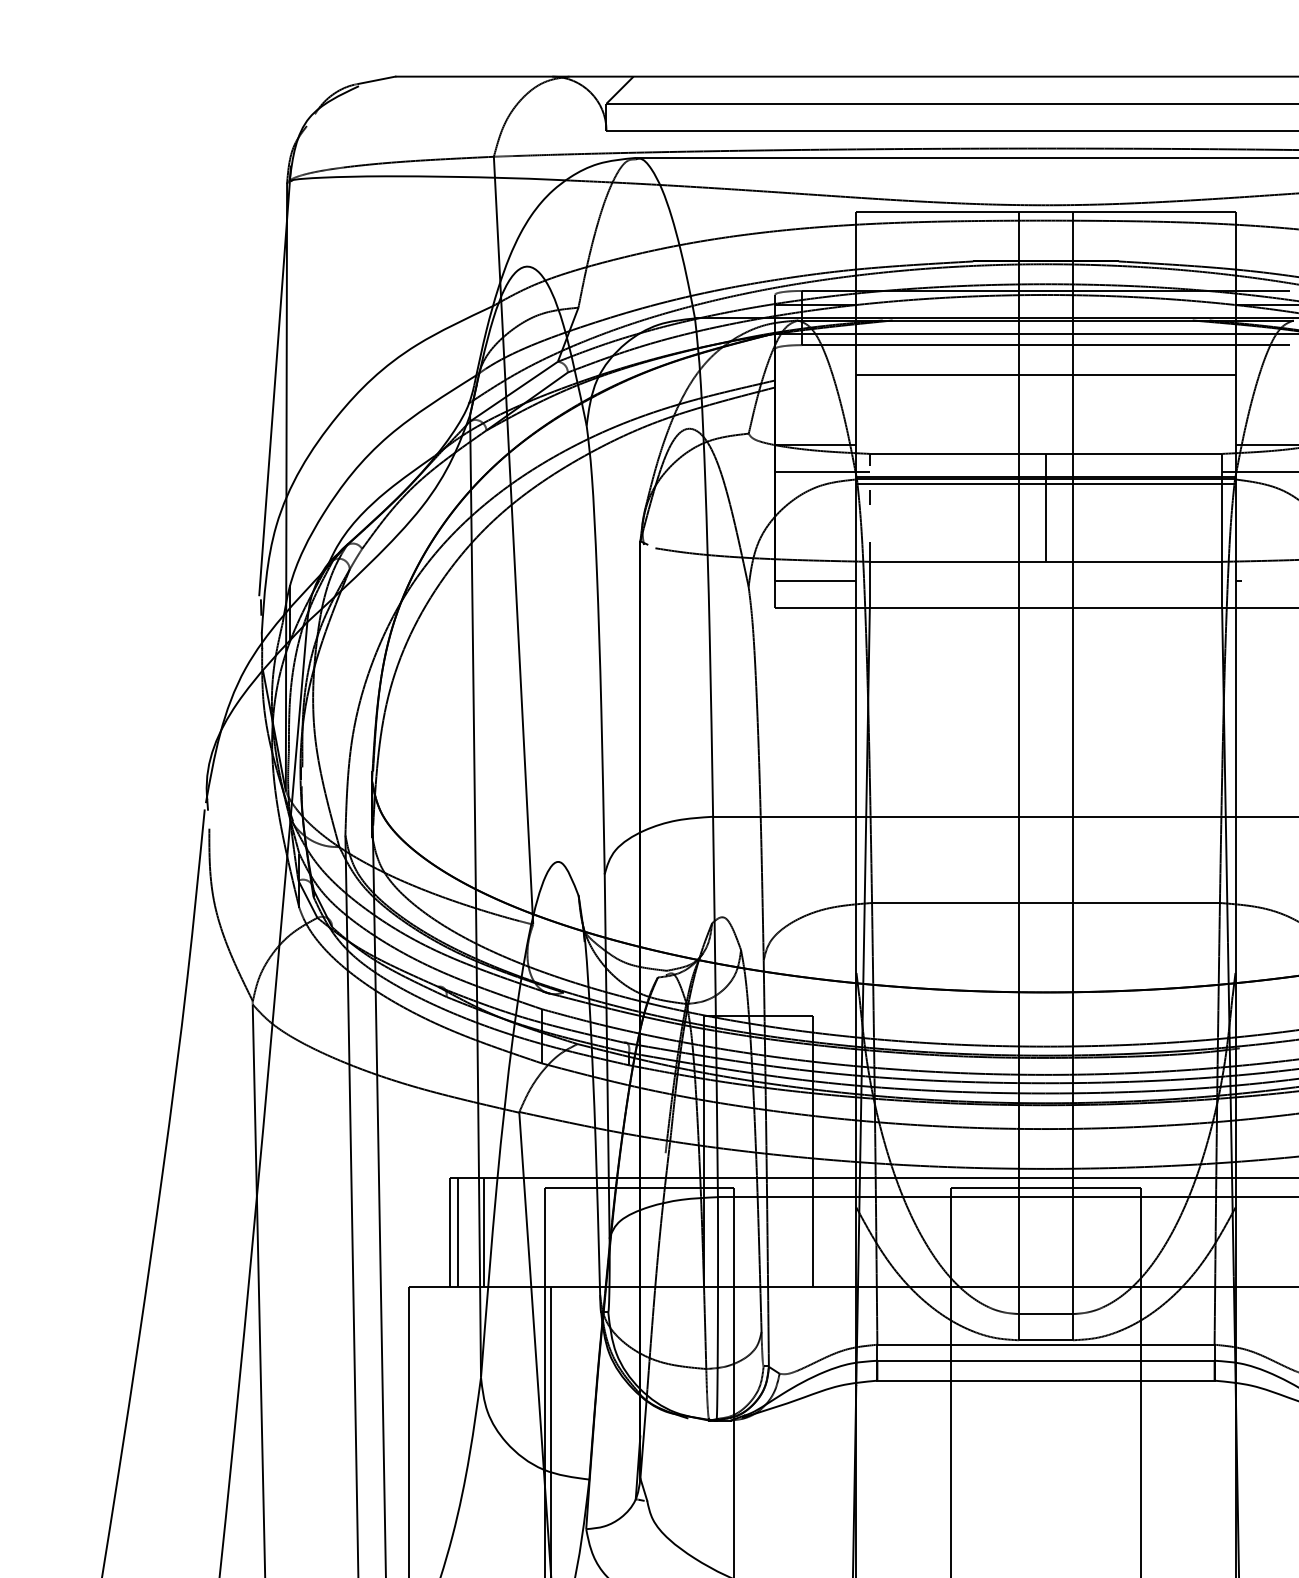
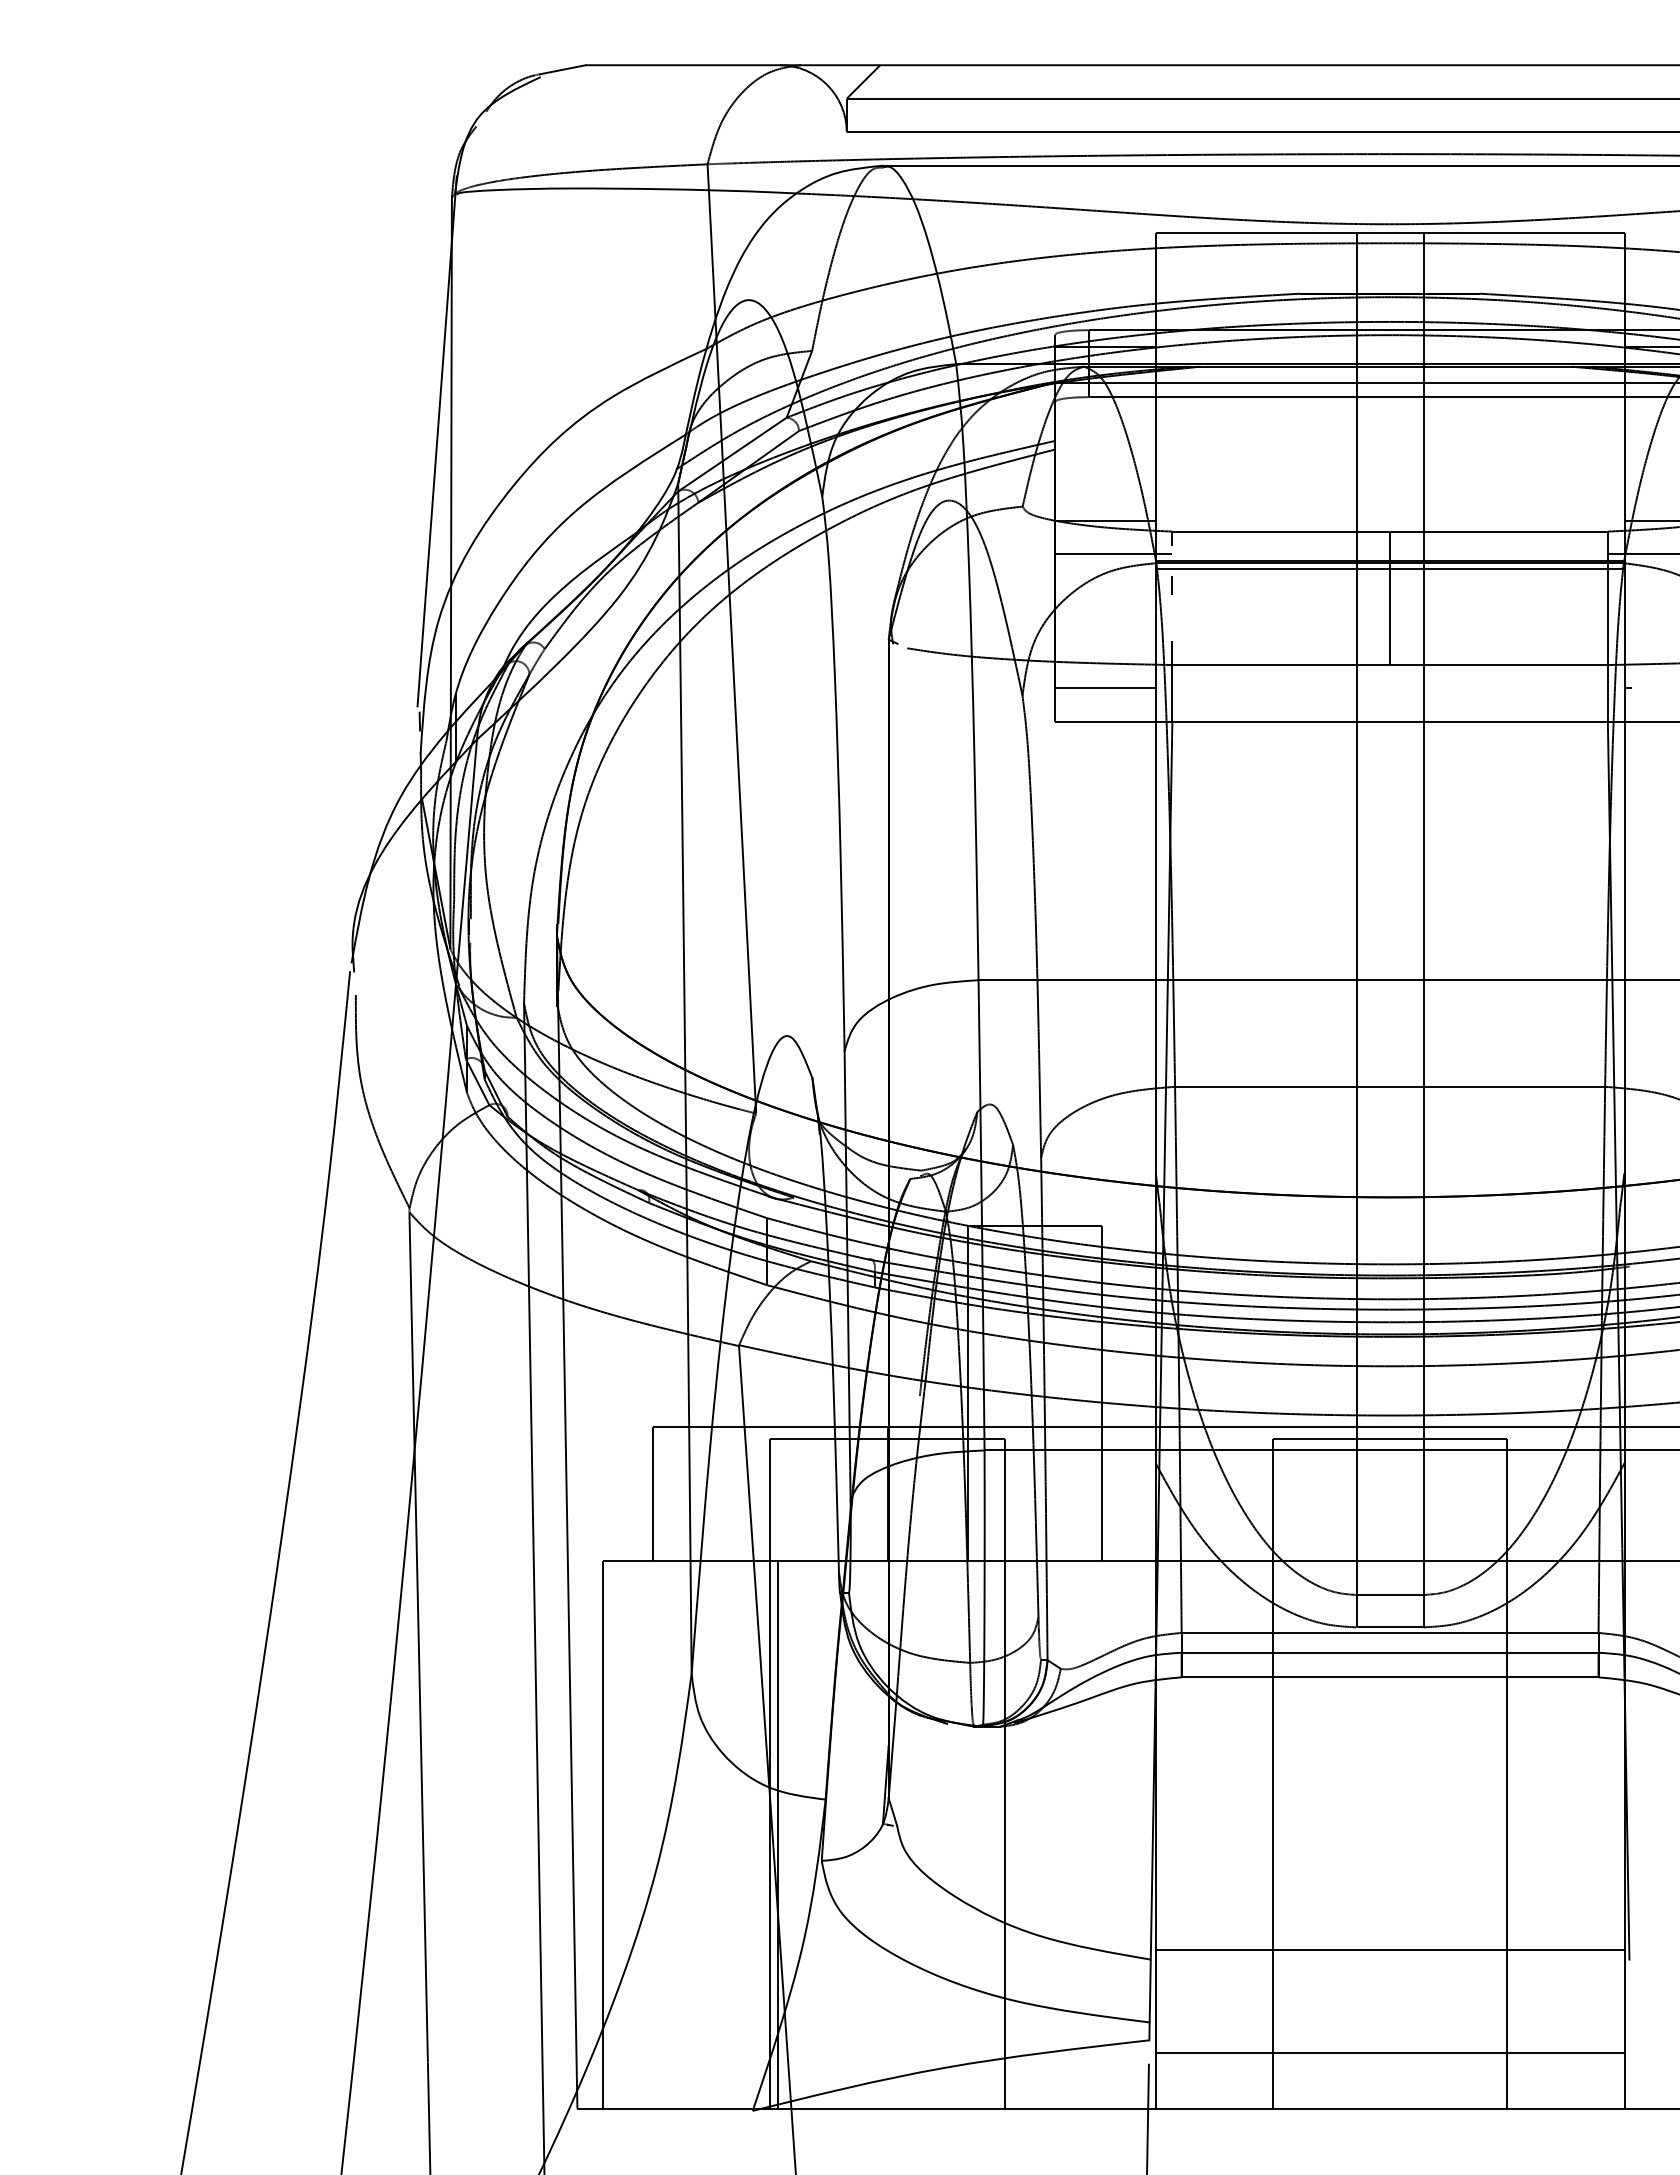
line: (1045, 375) -> (1389, 434), removed
line: (457, 1232) -> (662, 1494), removed
line: (484, 1232) -> (695, 1494), removed

